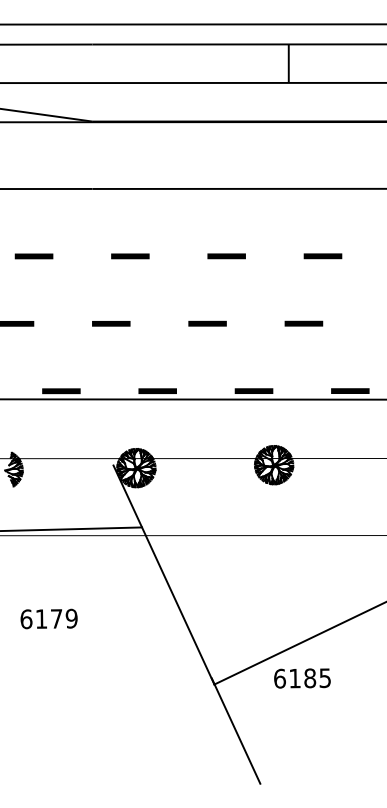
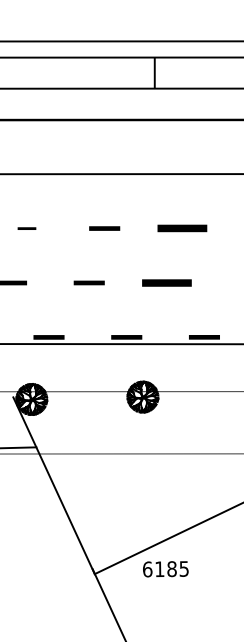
part: (130, 256) -> (27, 228), size x0.6
part: (322, 256) -> (181, 228), size x1.6
part: (303, 323) -> (166, 282), size x1.6

